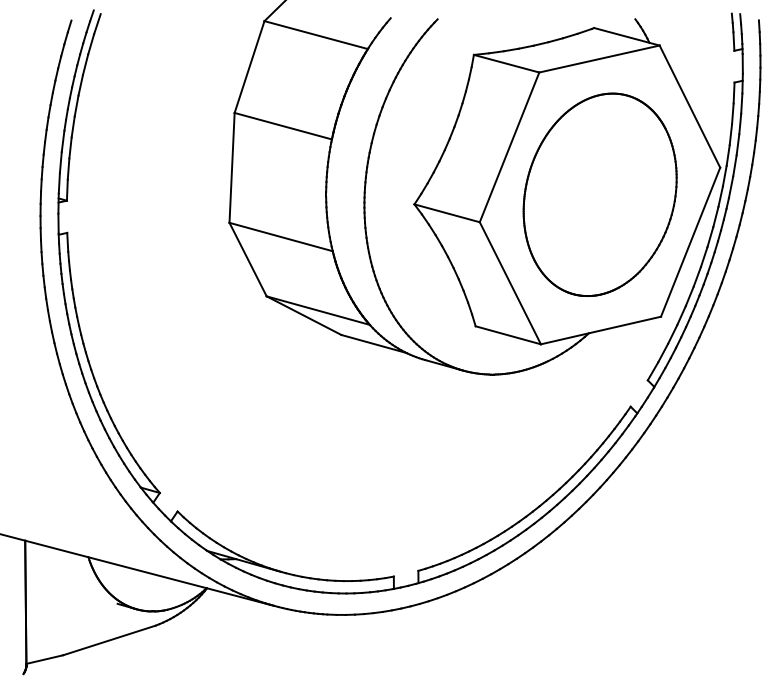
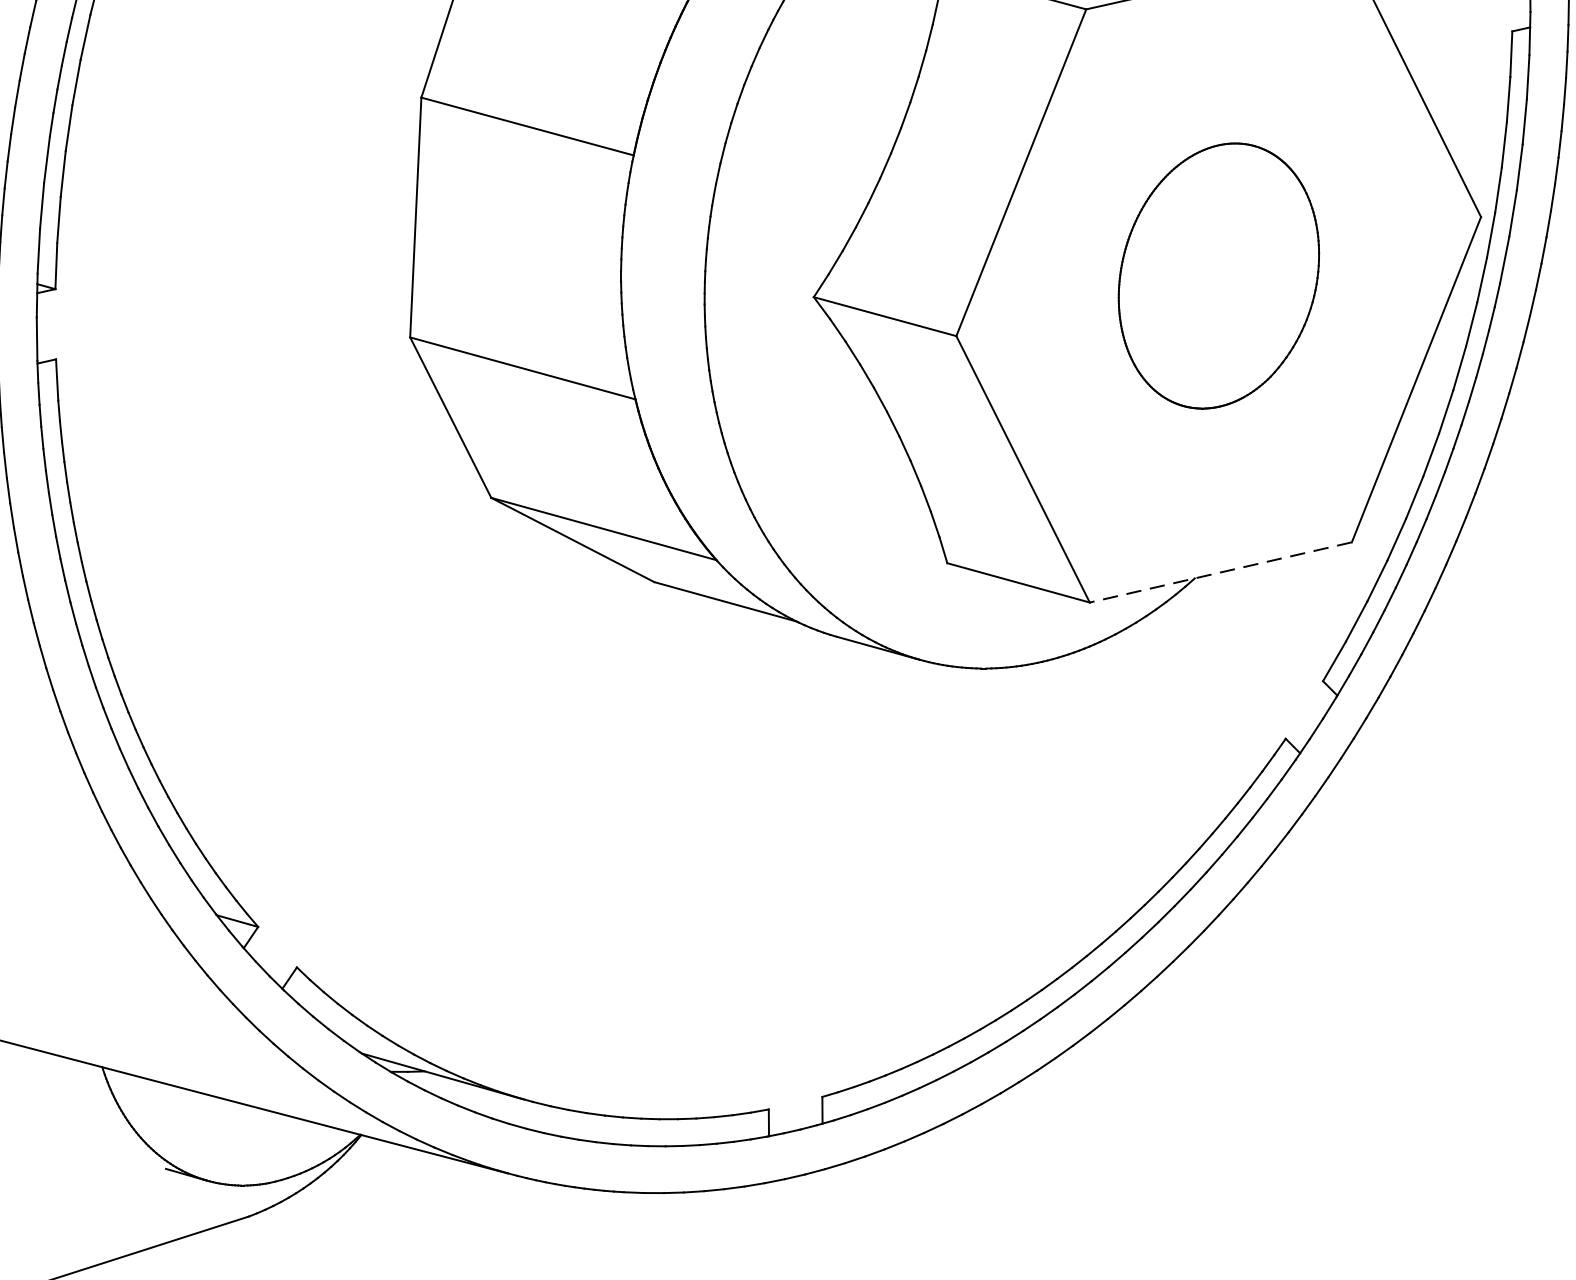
part: (599, 194) -> (1217, 275), size x0.6
line: (600, 330) -> (1219, 572), solid -> dashed

